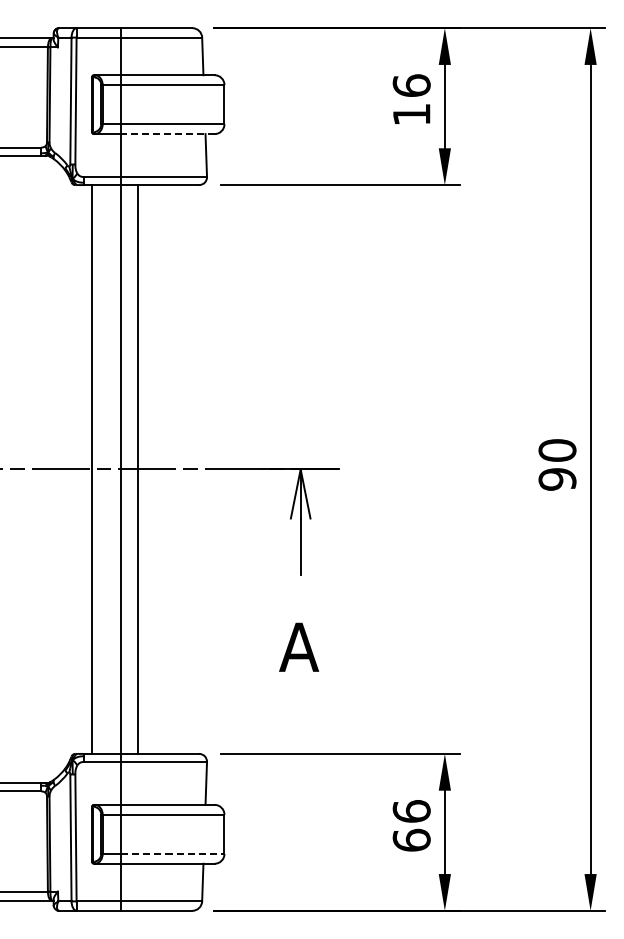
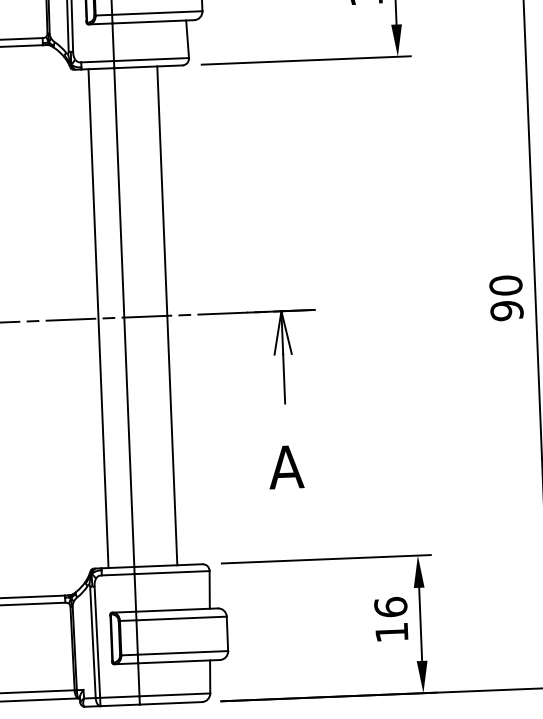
line: (168, 134) -> (153, 22), dashed -> solid
line: (137, 469) -> (167, 315), moved
text: (411, 839) -> (391, 631), 66 -> 16
line: (173, 853) -> (183, 652), dashed -> solid

